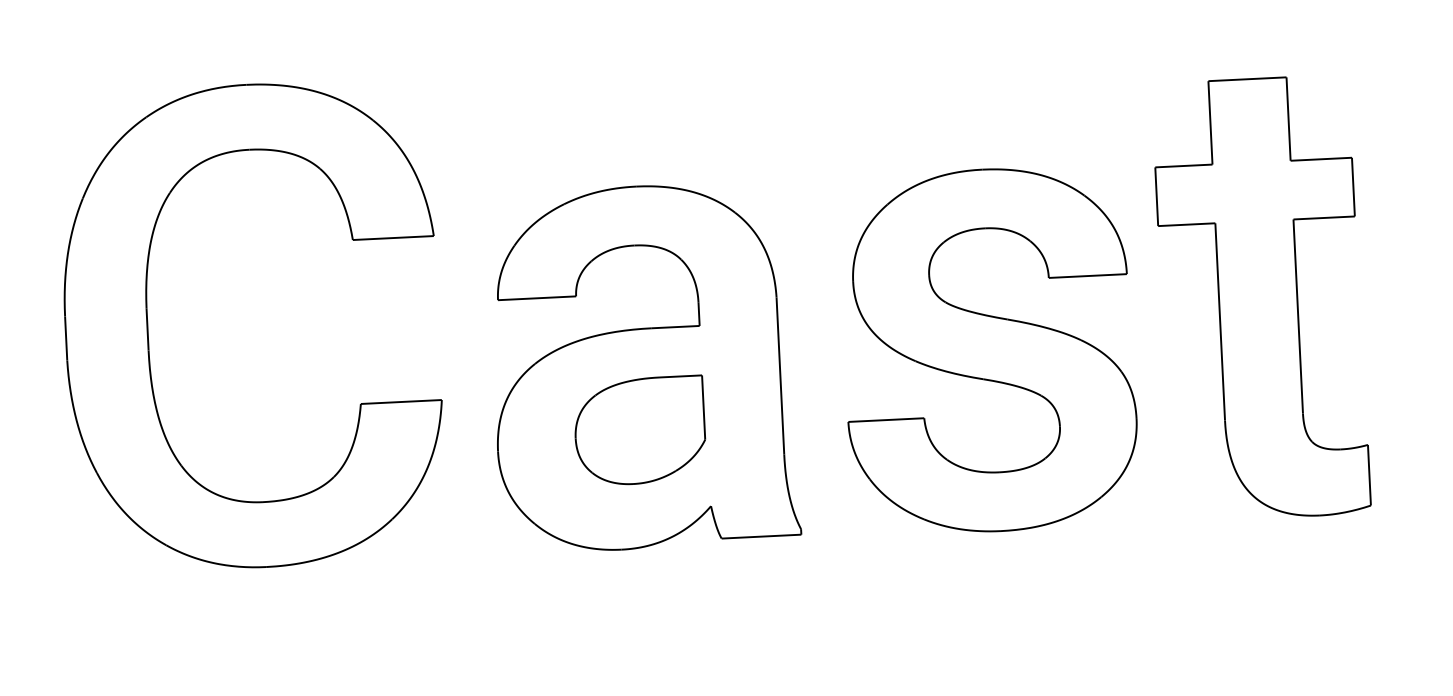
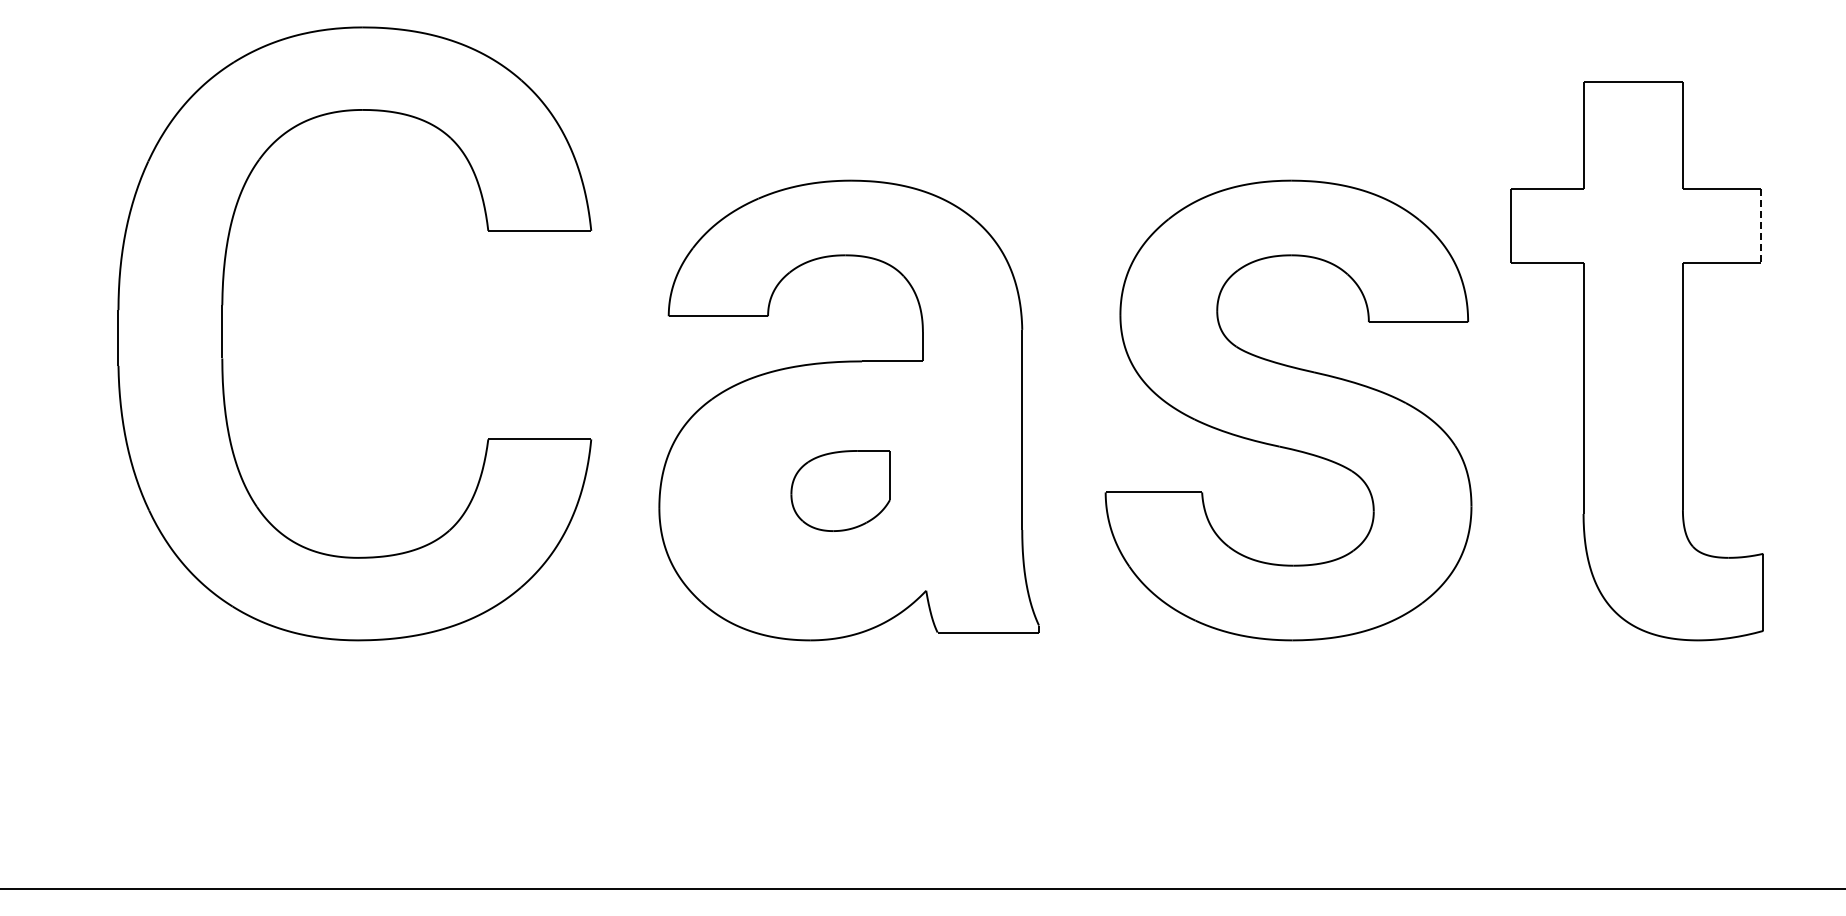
line: (1353, 187) -> (1760, 226), solid -> dashed
part: (639, 430) -> (840, 490), size x0.6

